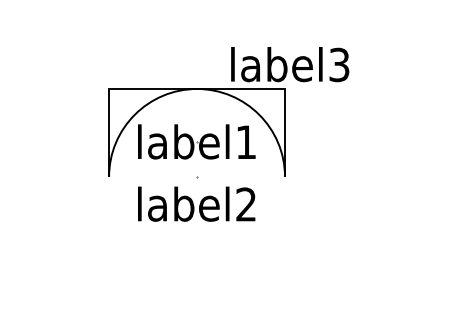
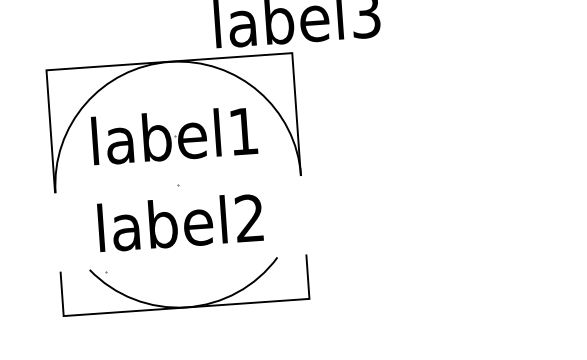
part: (192, 263) -> (180, 305), added

